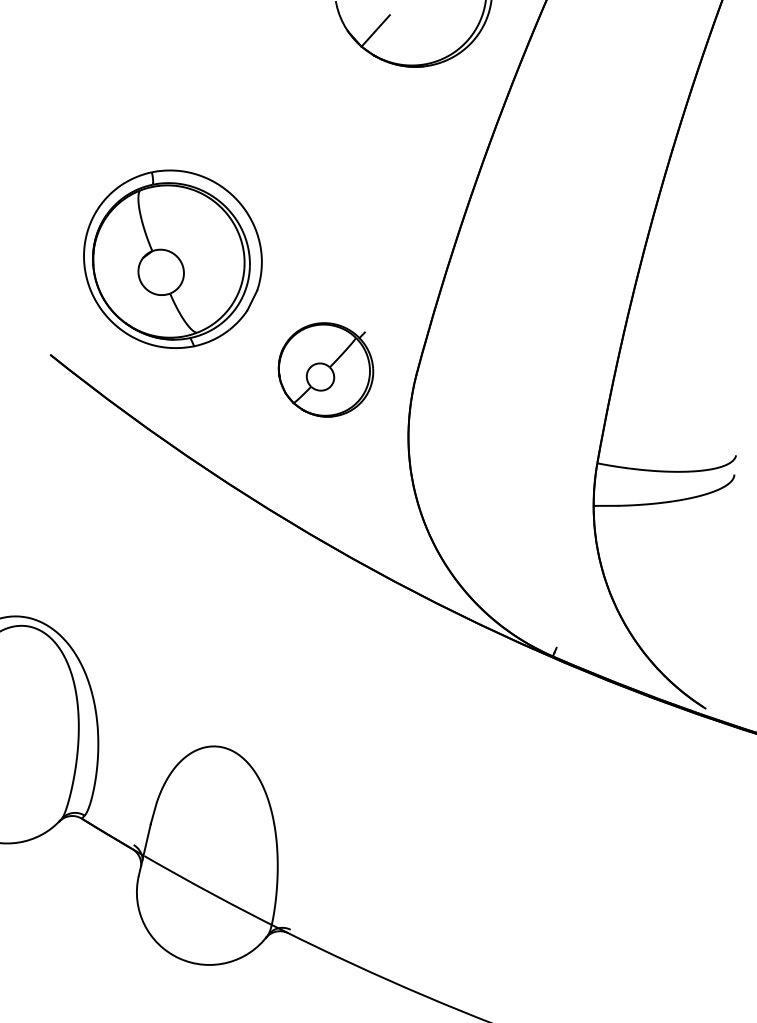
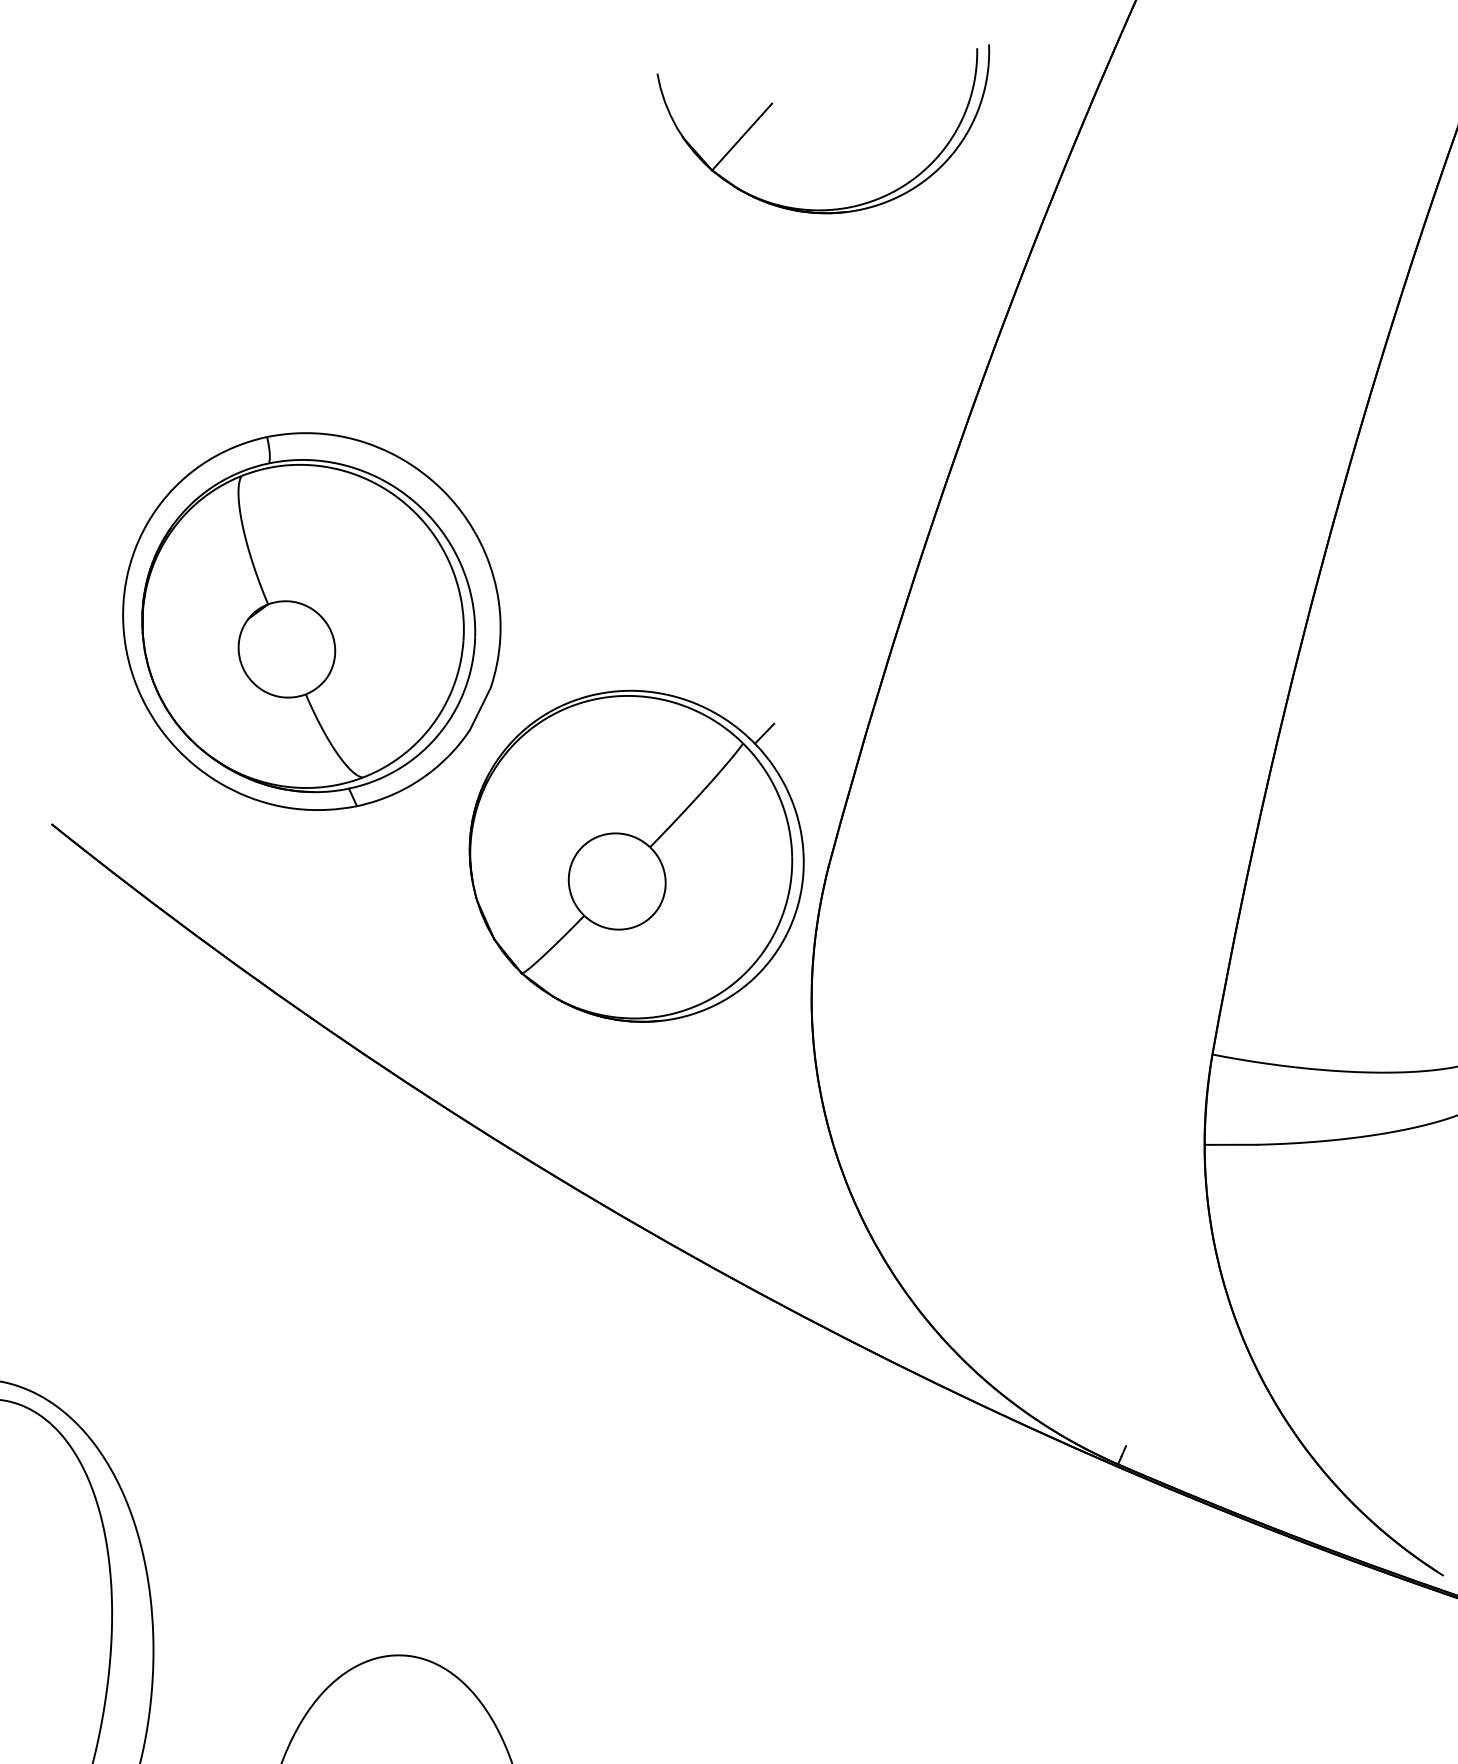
part: (325, 369) -> (635, 855), size x1.67

